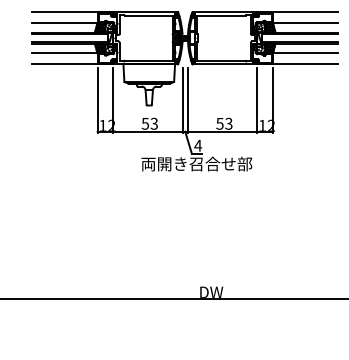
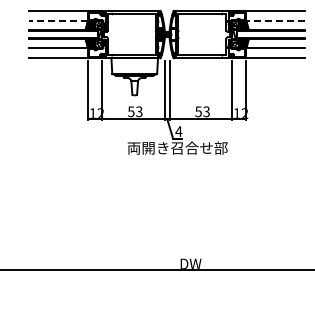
line: (64, 23) -> (58, 21), solid -> dashed
line: (305, 23) -> (275, 21), solid -> dashed

